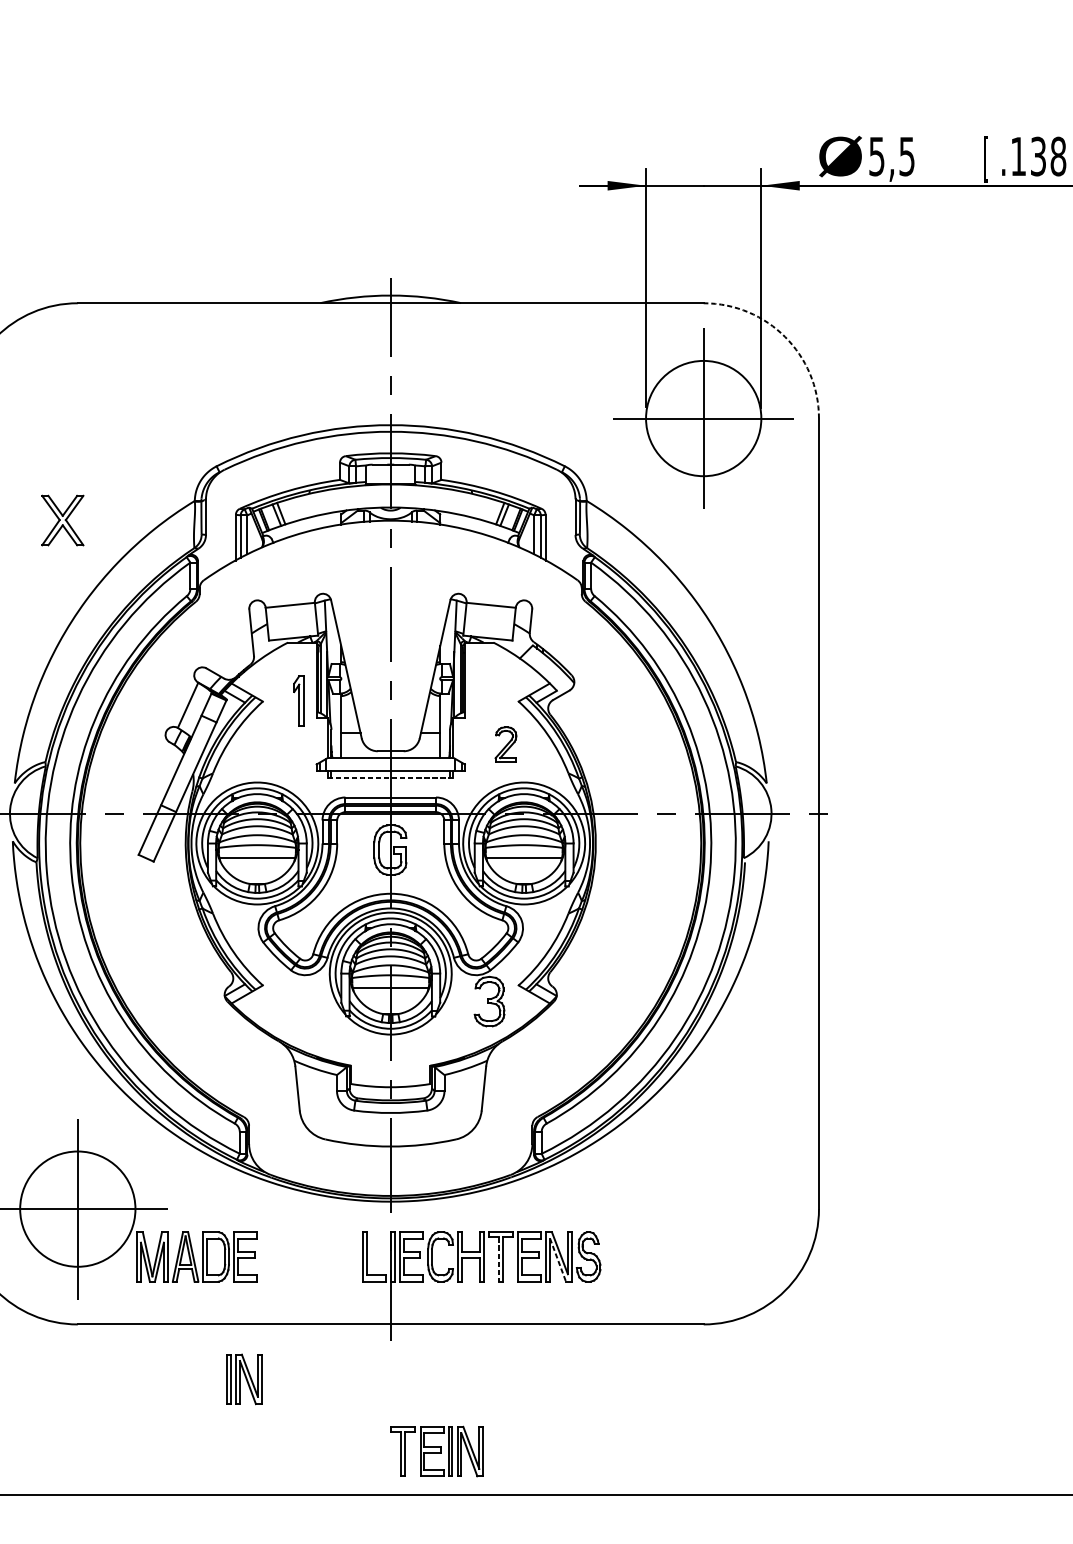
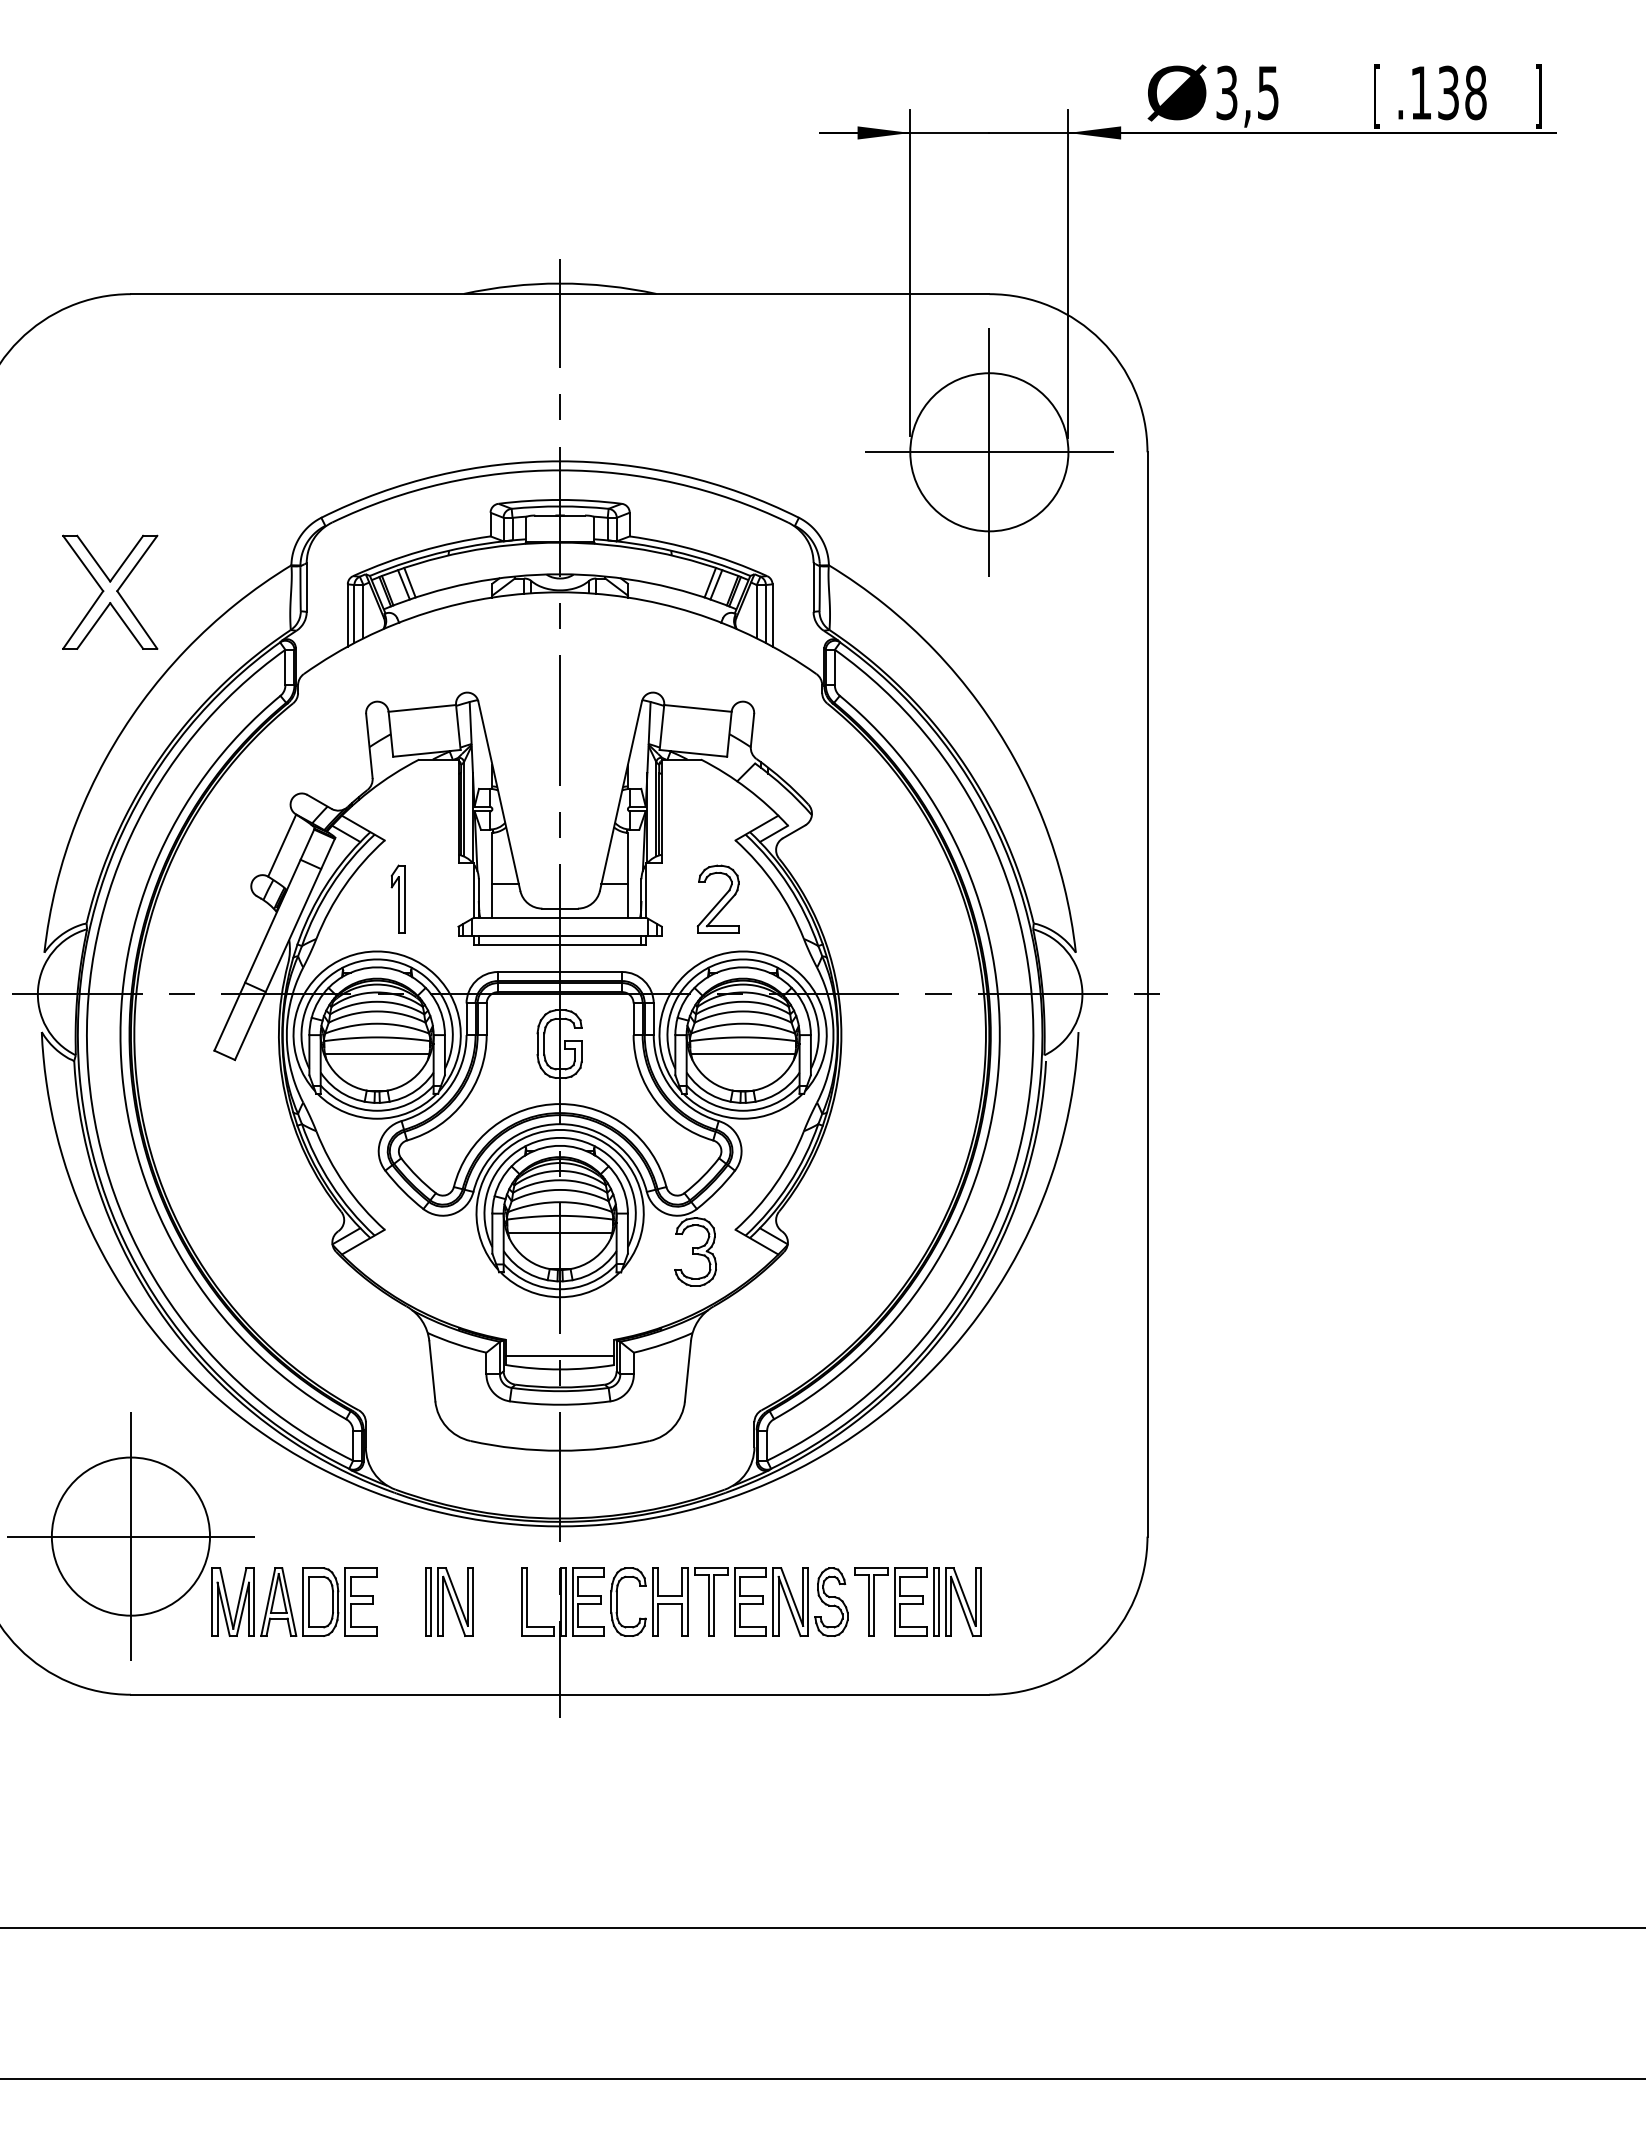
text: (877, 156) -> (1227, 92), 5,5 -> 3,5
arc: (785, 337) -> (1101, 340), dashed -> solid
part: (62, 520) -> (110, 591), size x1.67
part: (298, 700) -> (397, 898), moved
part: (505, 743) -> (717, 898), size x1.43
line: (391, 777) -> (560, 944), dashed -> solid
line: (390, 1077) -> (559, 1355), added
line: (498, 1260) -> (708, 1606), dashed -> solid
line: (557, 1260) -> (789, 1606), dashed -> solid
part: (244, 1378) -> (449, 1601), moved
part: (436, 1451) -> (917, 1601), moved

